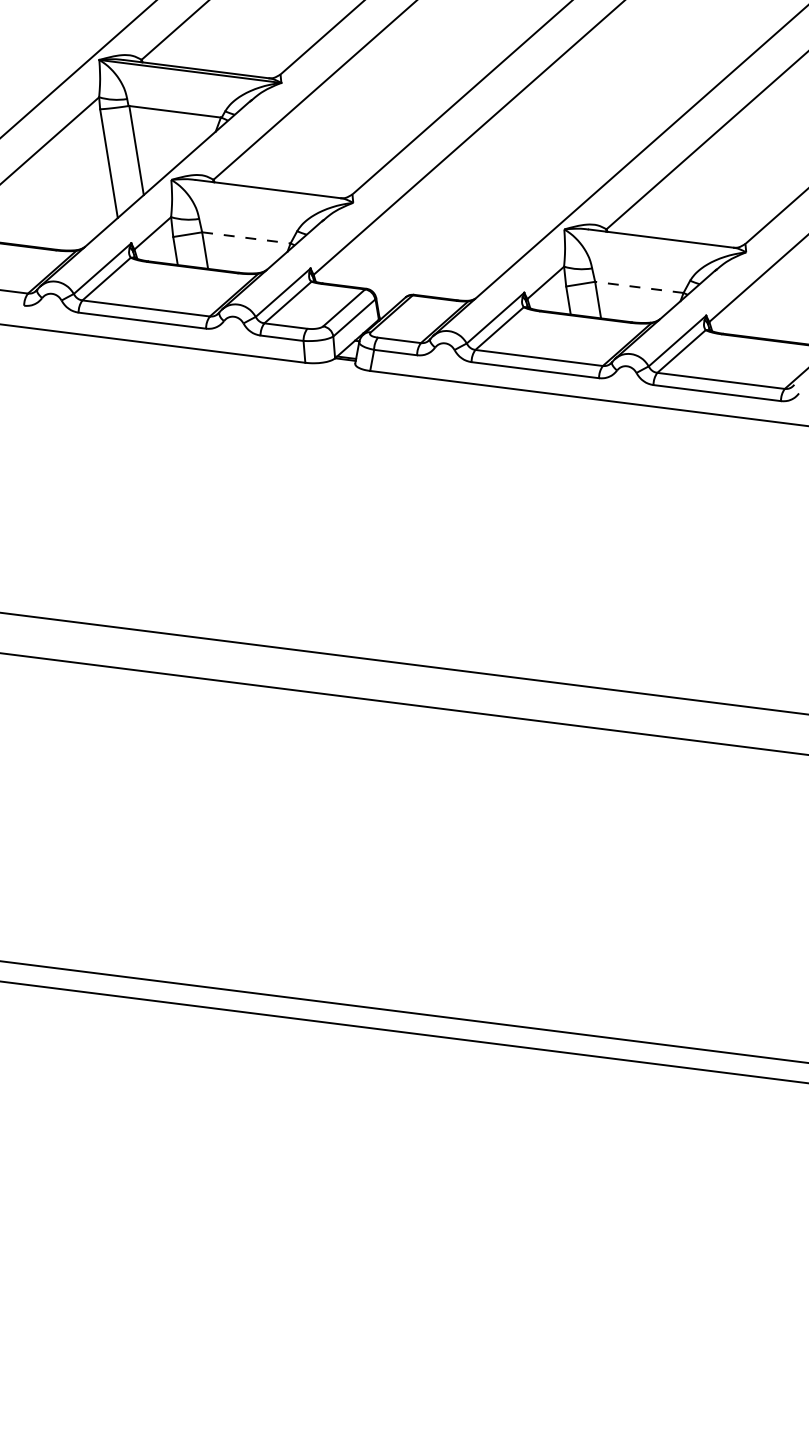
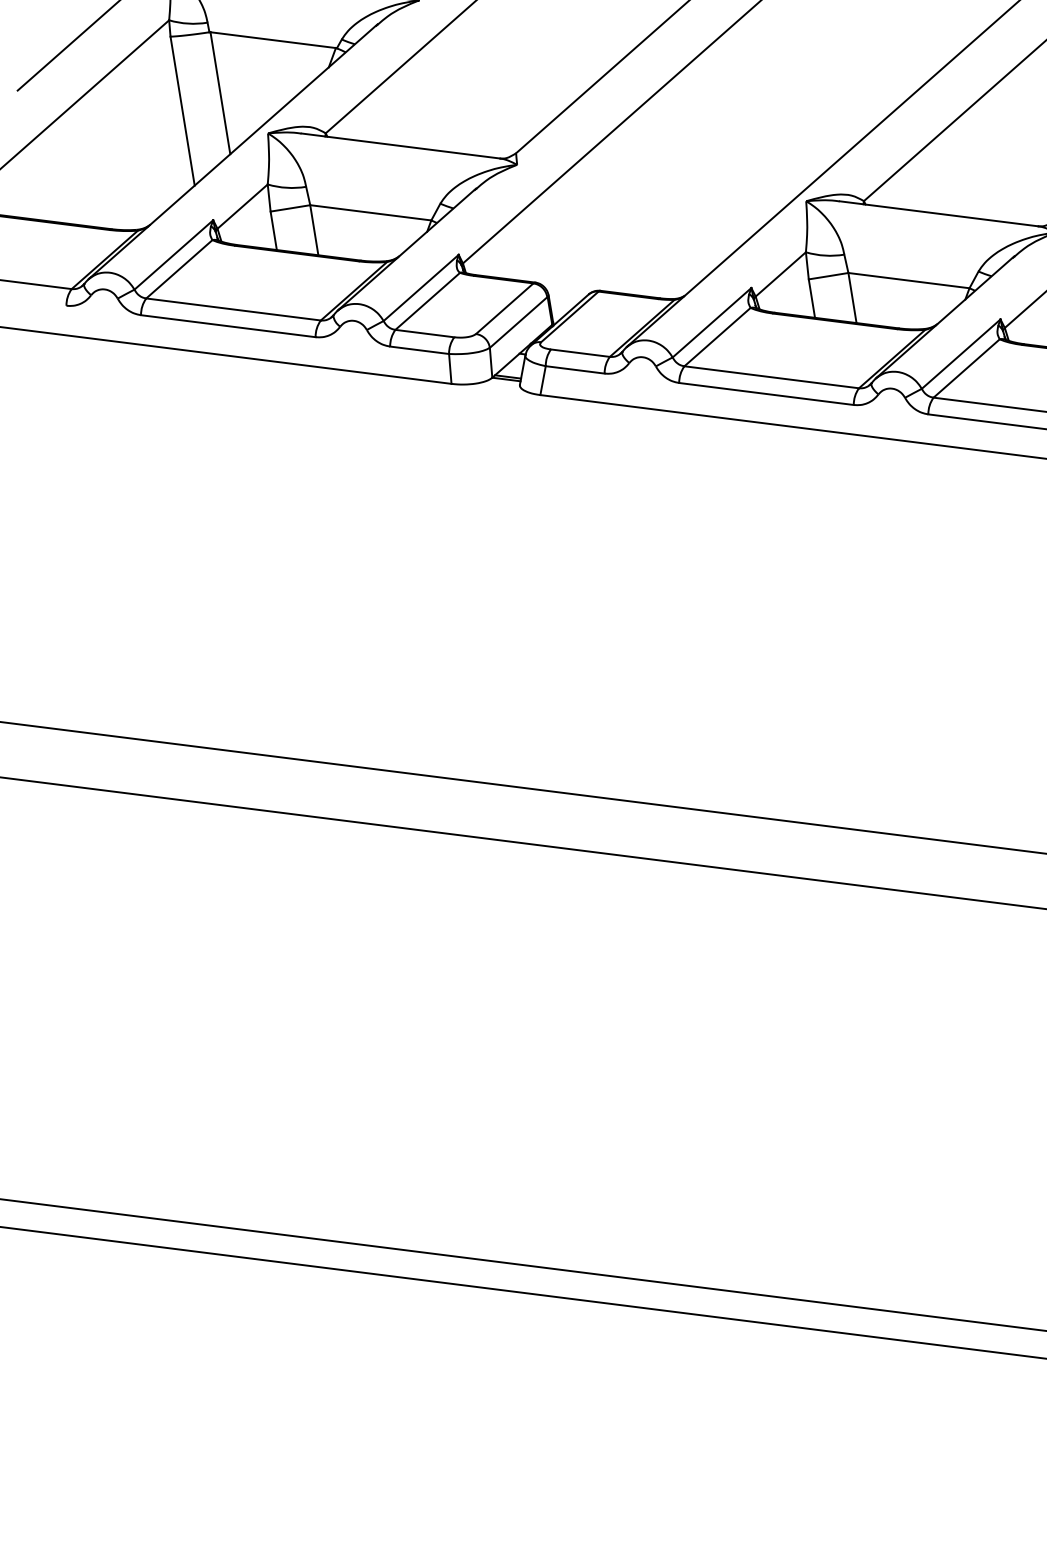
line: (246, 237) -> (370, 212), dashed -> solid
line: (639, 287) -> (909, 280), dashed -> solid

